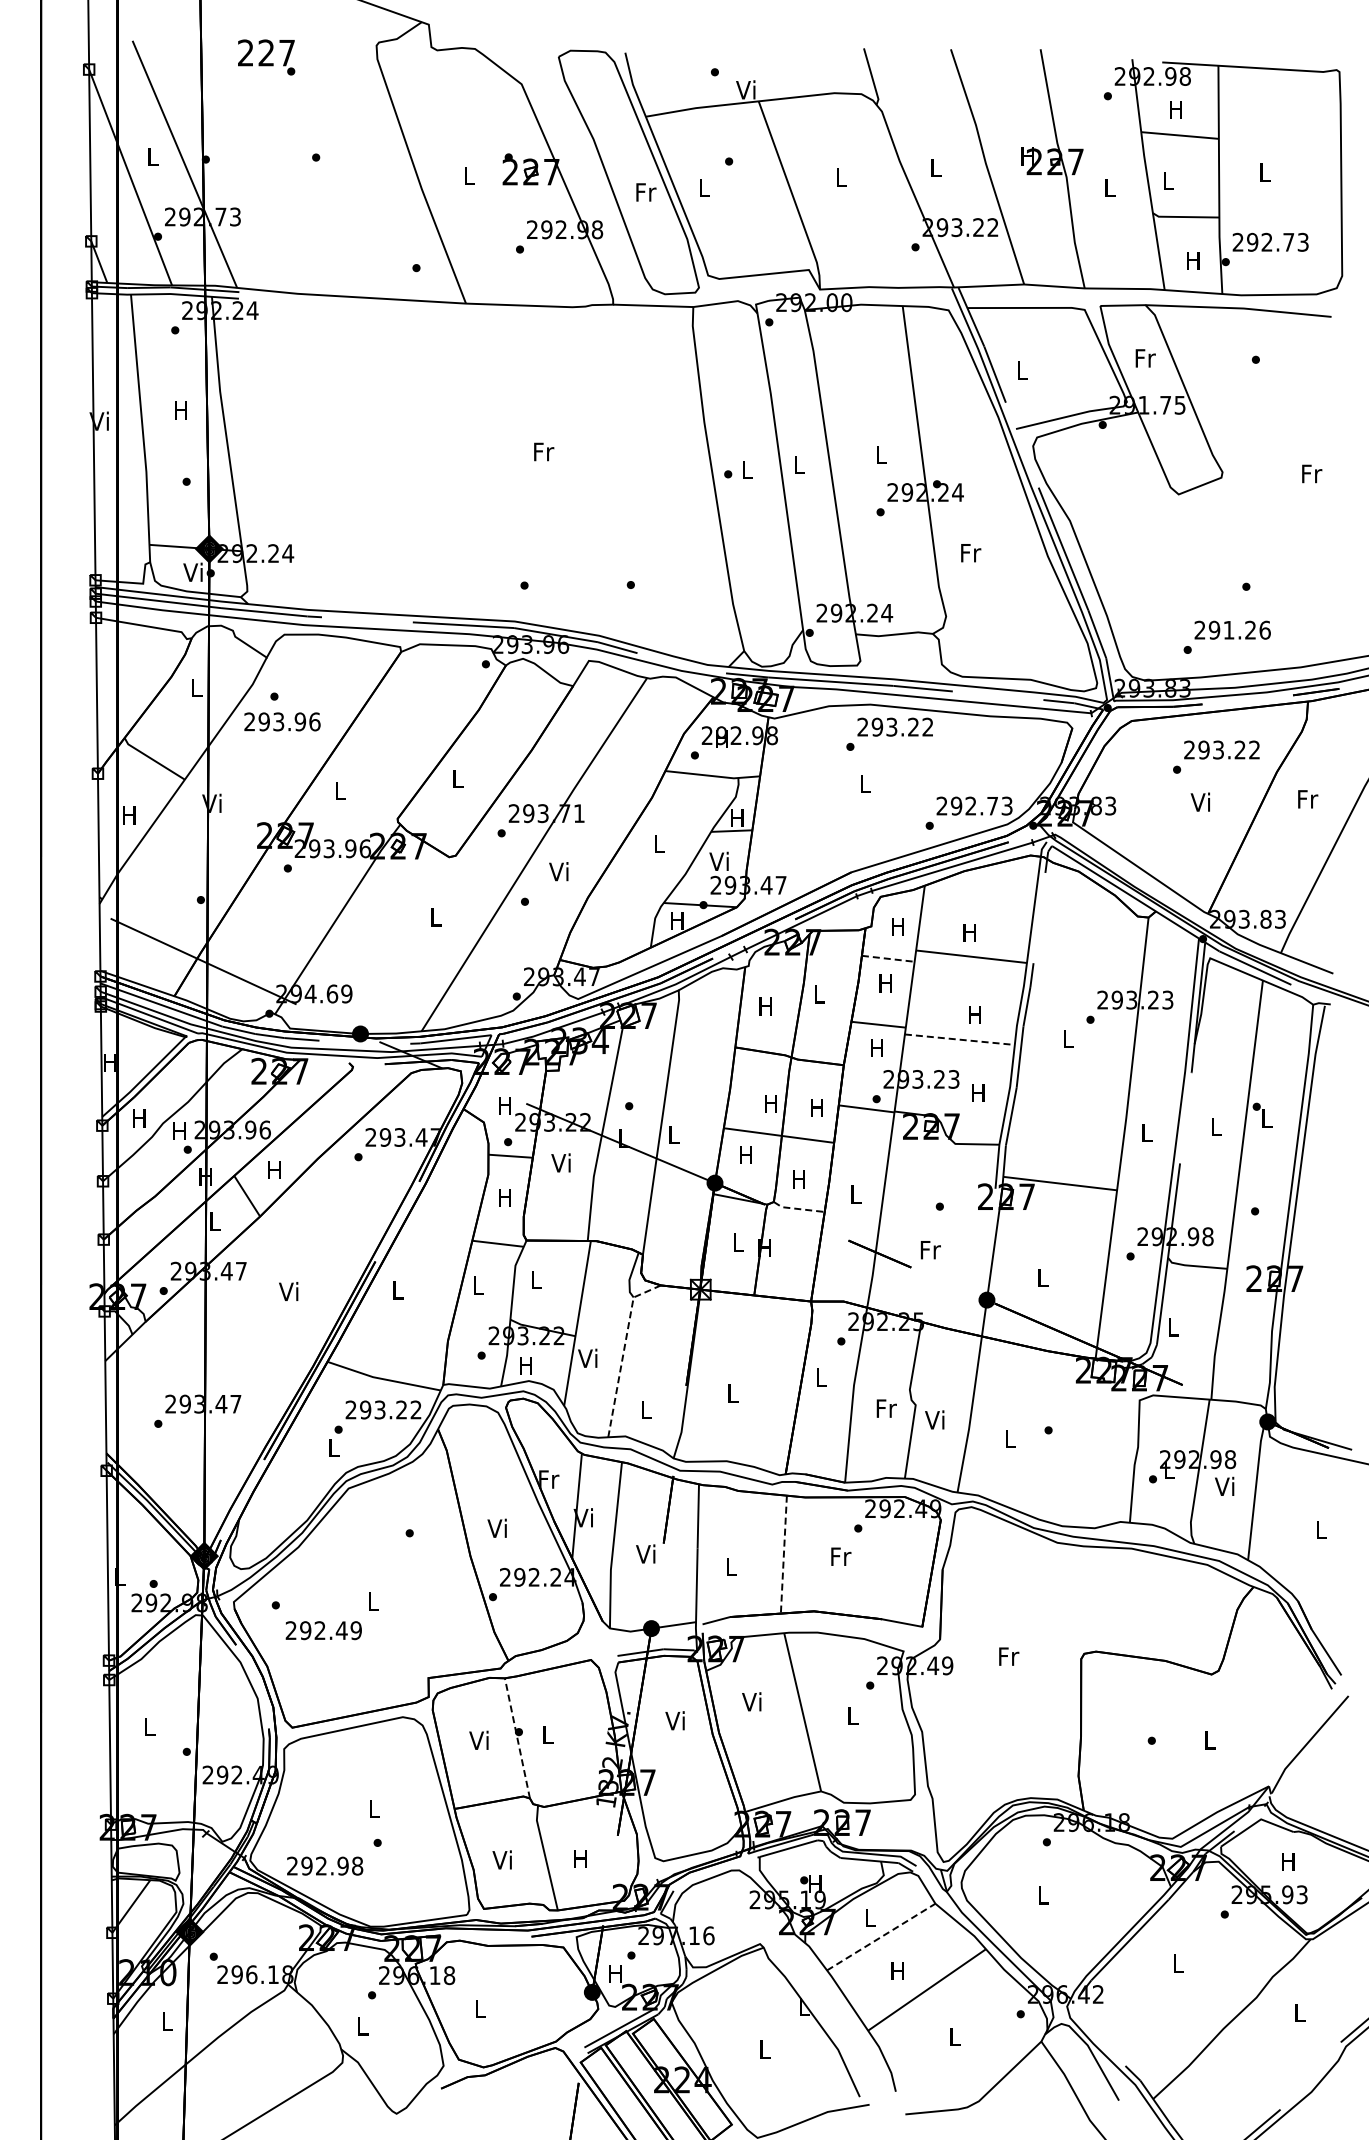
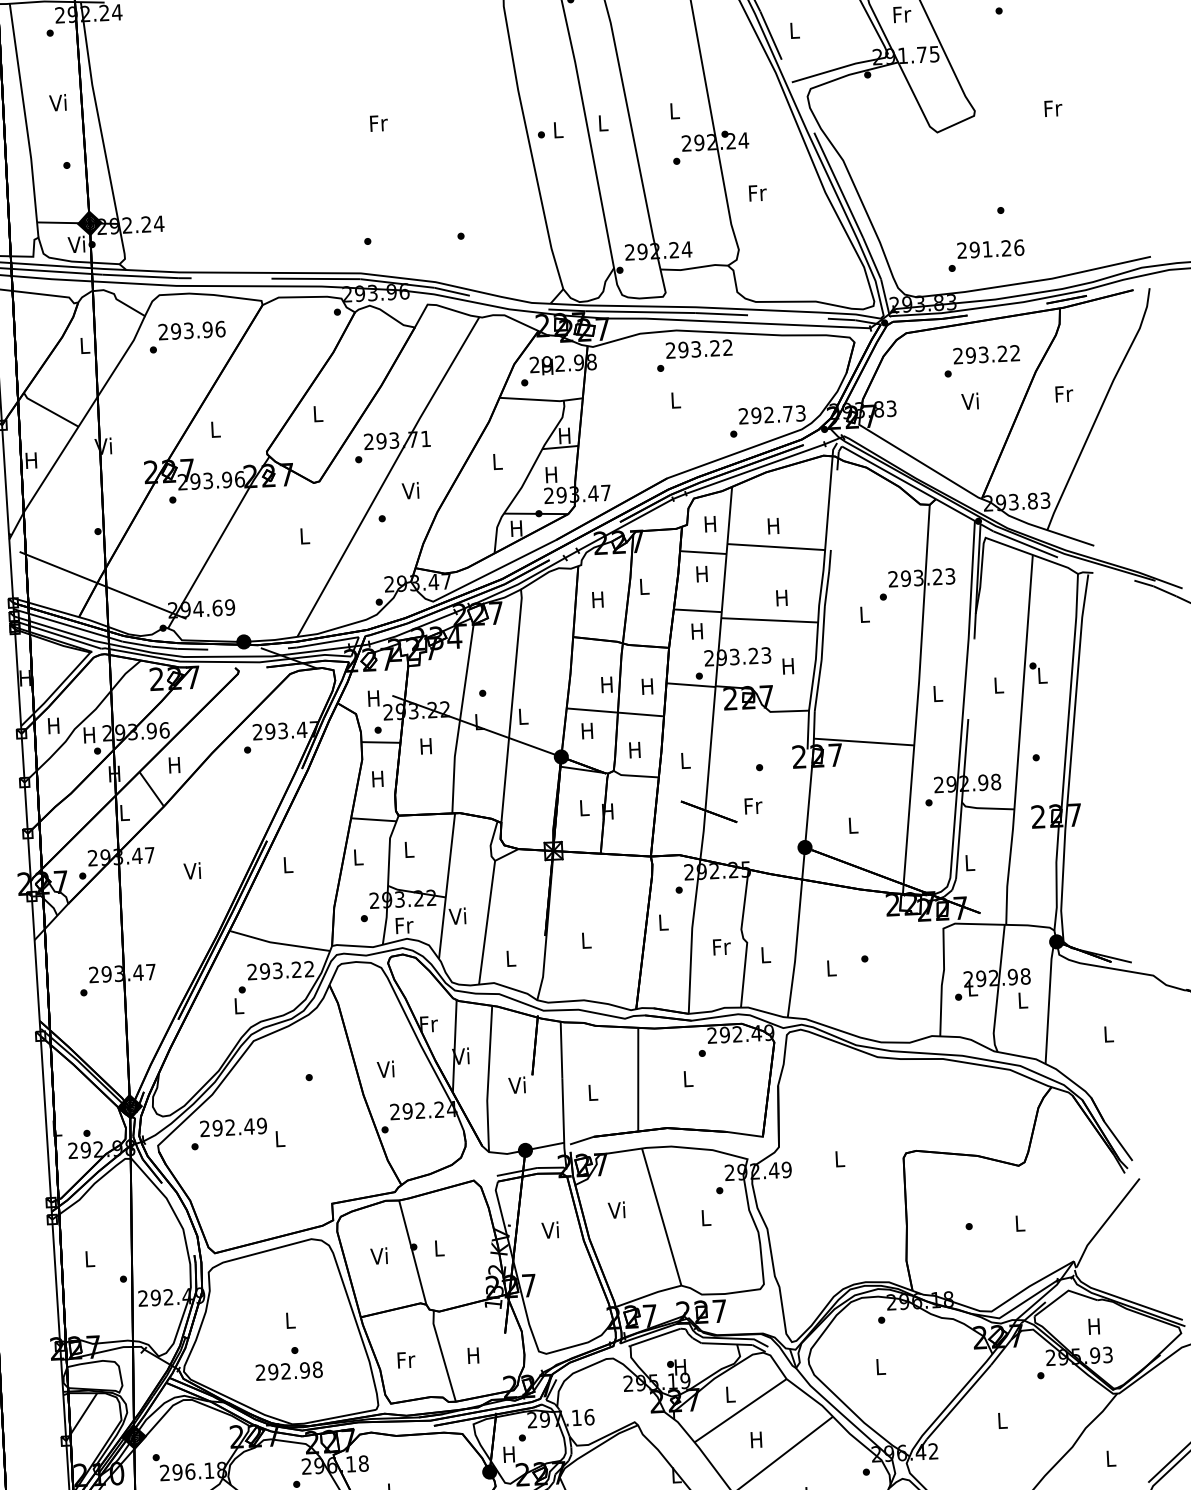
text: (179, 409) -> (57, 102), H -> Vi
text: (282, 721) -> (192, 330), moved
text: (718, 860) -> (550, 473), Vi -> H
line: (888, 958) -> (703, 552), dashed -> solid
line: (960, 1039) -> (770, 620), dashed -> solid
text: (560, 1162) -> (424, 745), Vi -> H
line: (798, 1209) -> (635, 776), dashed -> solid
line: (623, 1352) -> (488, 909), dashed -> solid
text: (527, 1365) -> (405, 925), H -> Fr
text: (934, 1419) -> (764, 954), Vi -> L
text: (1224, 1485) -> (1021, 999), Vi -> L
line: (783, 1555) -> (637, 1080), dashed -> solid
text: (841, 1556) -> (688, 1078), Fr -> L
text: (323, 1630) -> (233, 1127), moved
text: (1009, 1656) -> (840, 1158), Fr -> L
line: (517, 1737) -> (412, 1251), dashed -> solid
text: (503, 1859) -> (405, 1359), Vi -> Fr
text: (325, 1865) -> (289, 1370), moved
line: (881, 1937) -> (740, 1411), dashed -> solid

